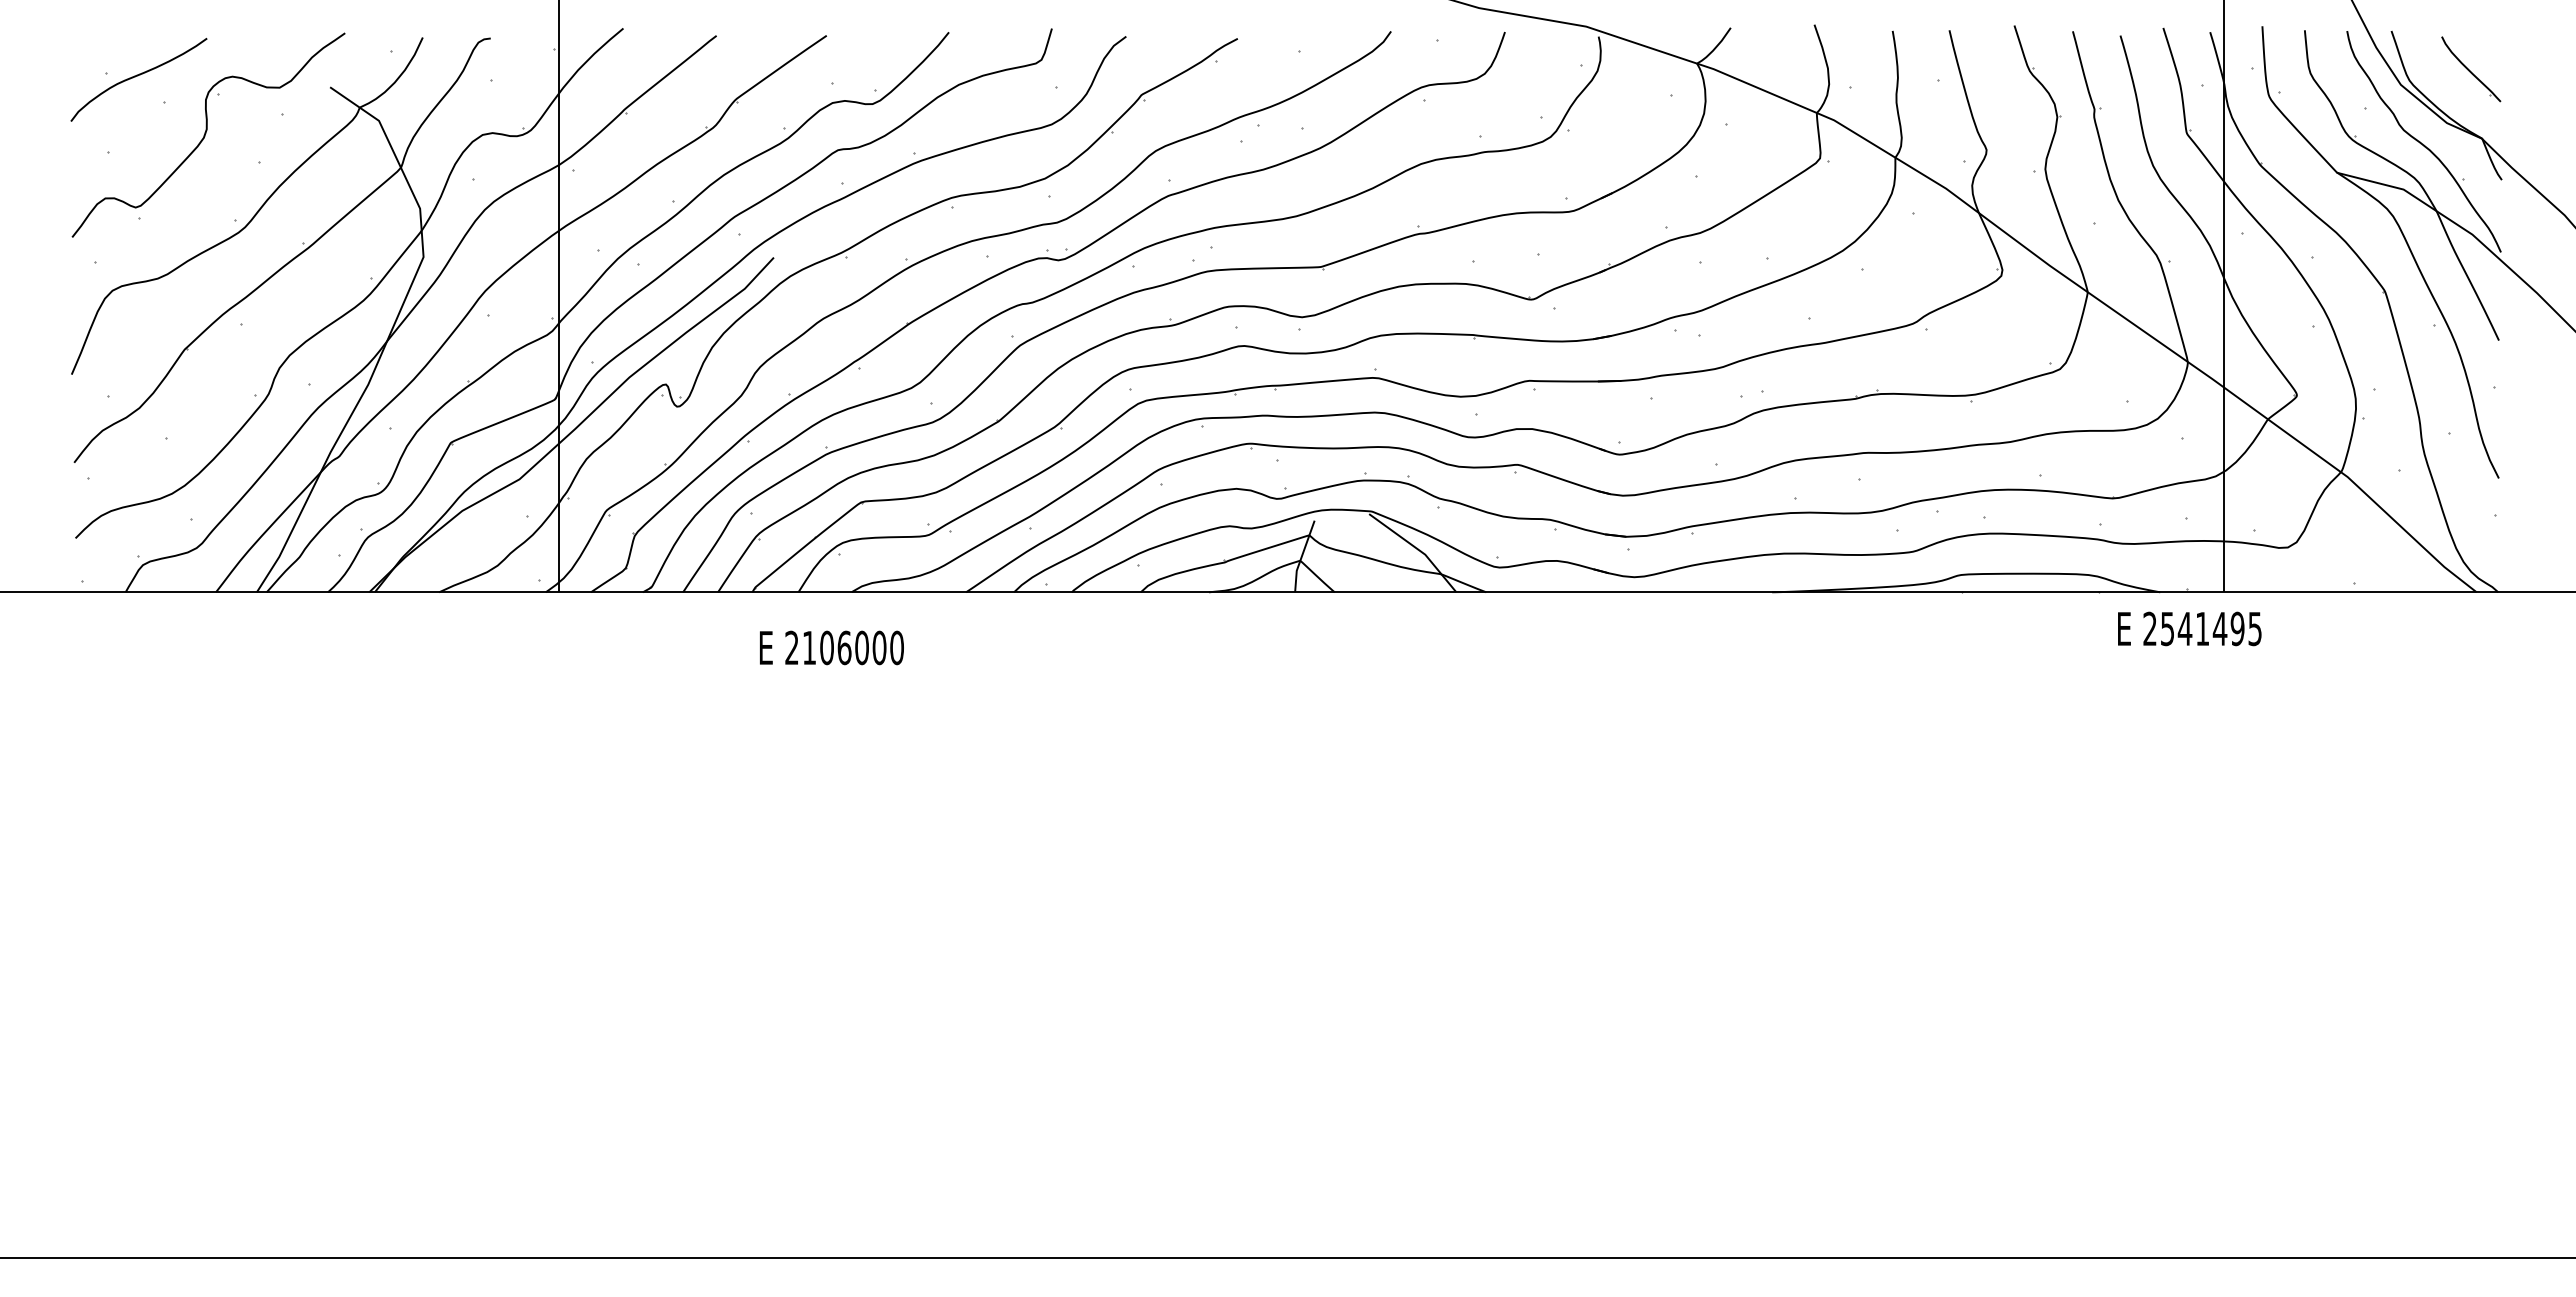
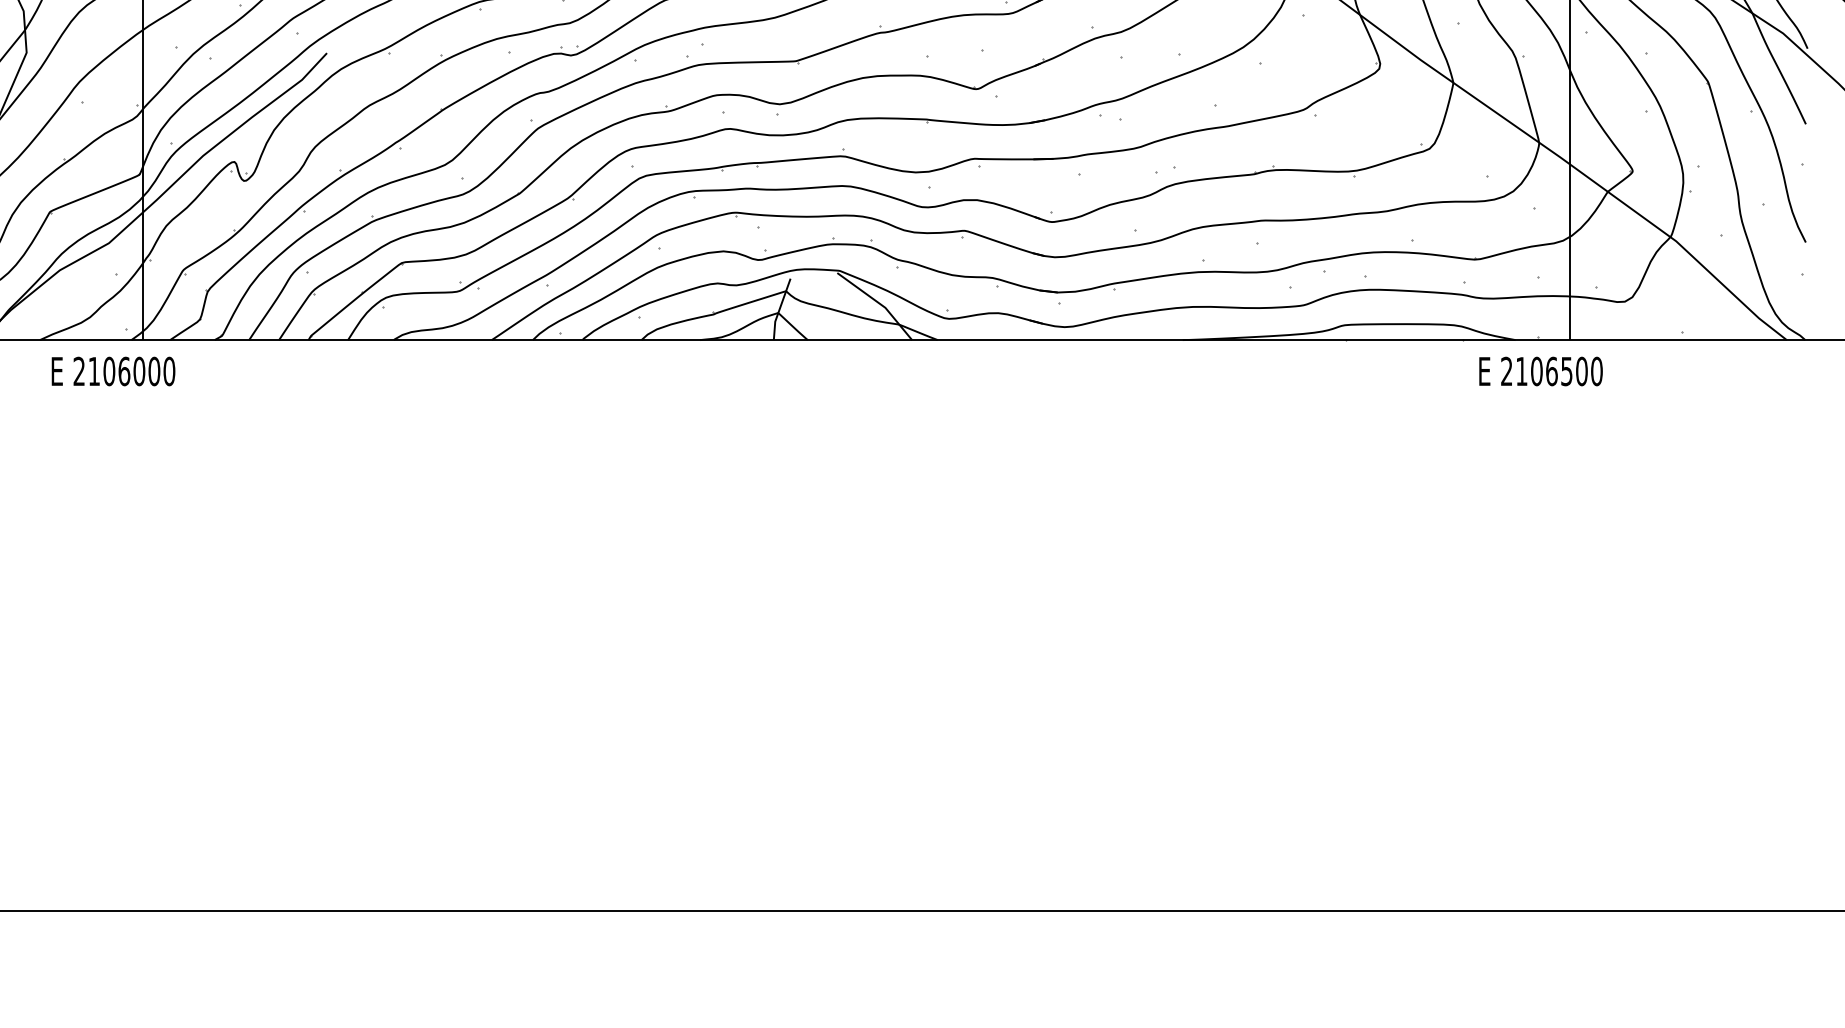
text: (2211, 628) -> (1559, 371), 2541495 -> 2106500
text: (831, 647) -> (113, 371), moved

